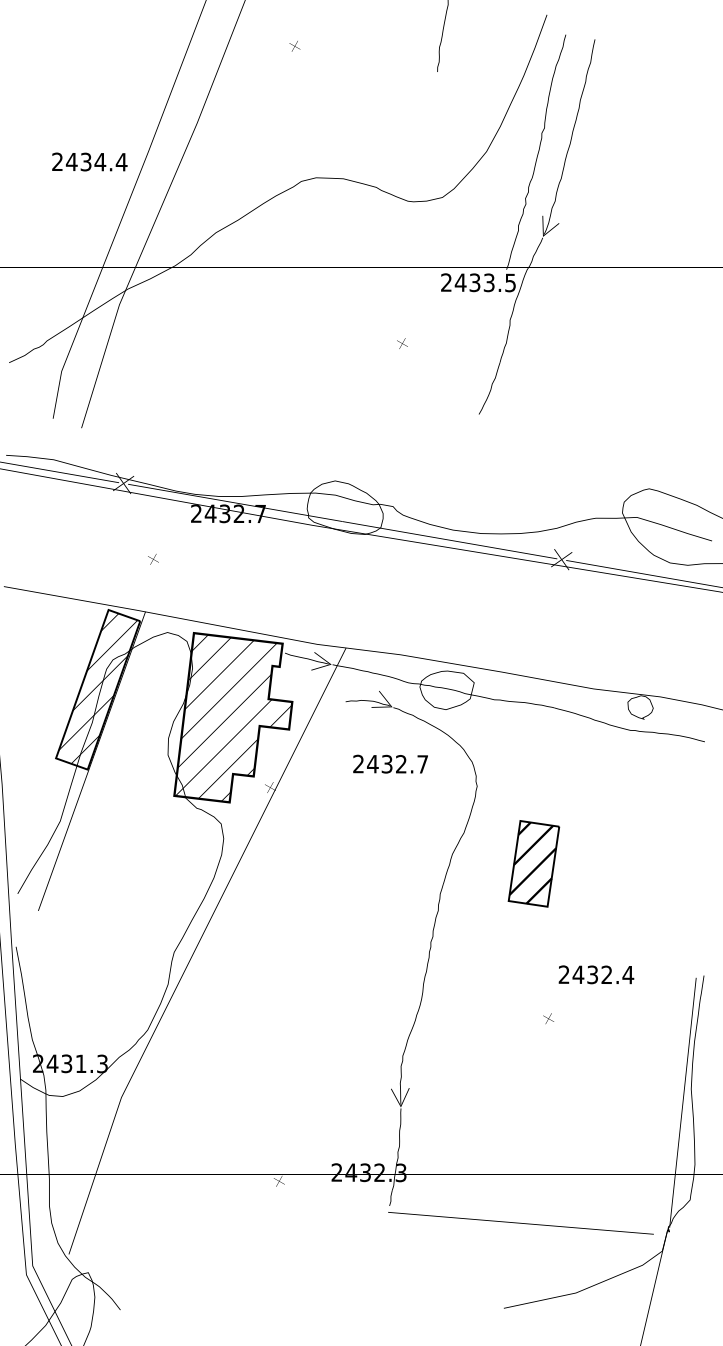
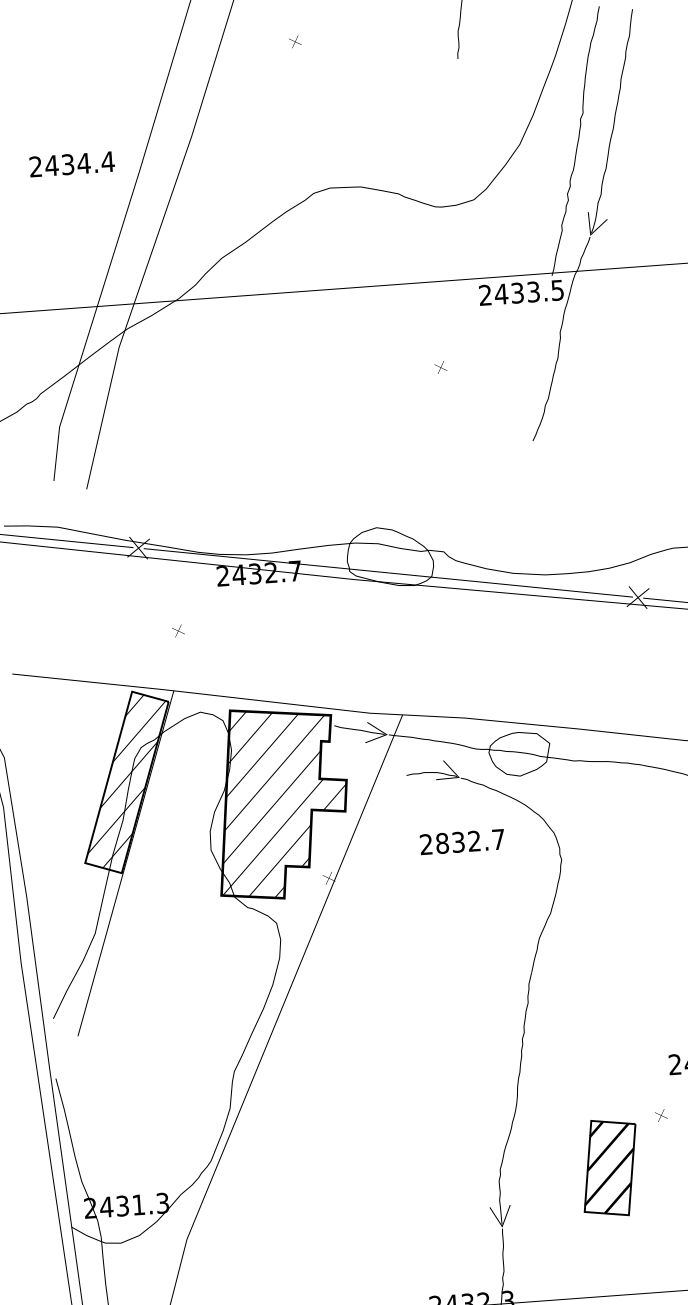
text: (89, 161) -> (71, 163), moved
text: (372, 763) -> (441, 842), 2432.7 -> 2832.7
part: (533, 863) -> (609, 1167), moved

